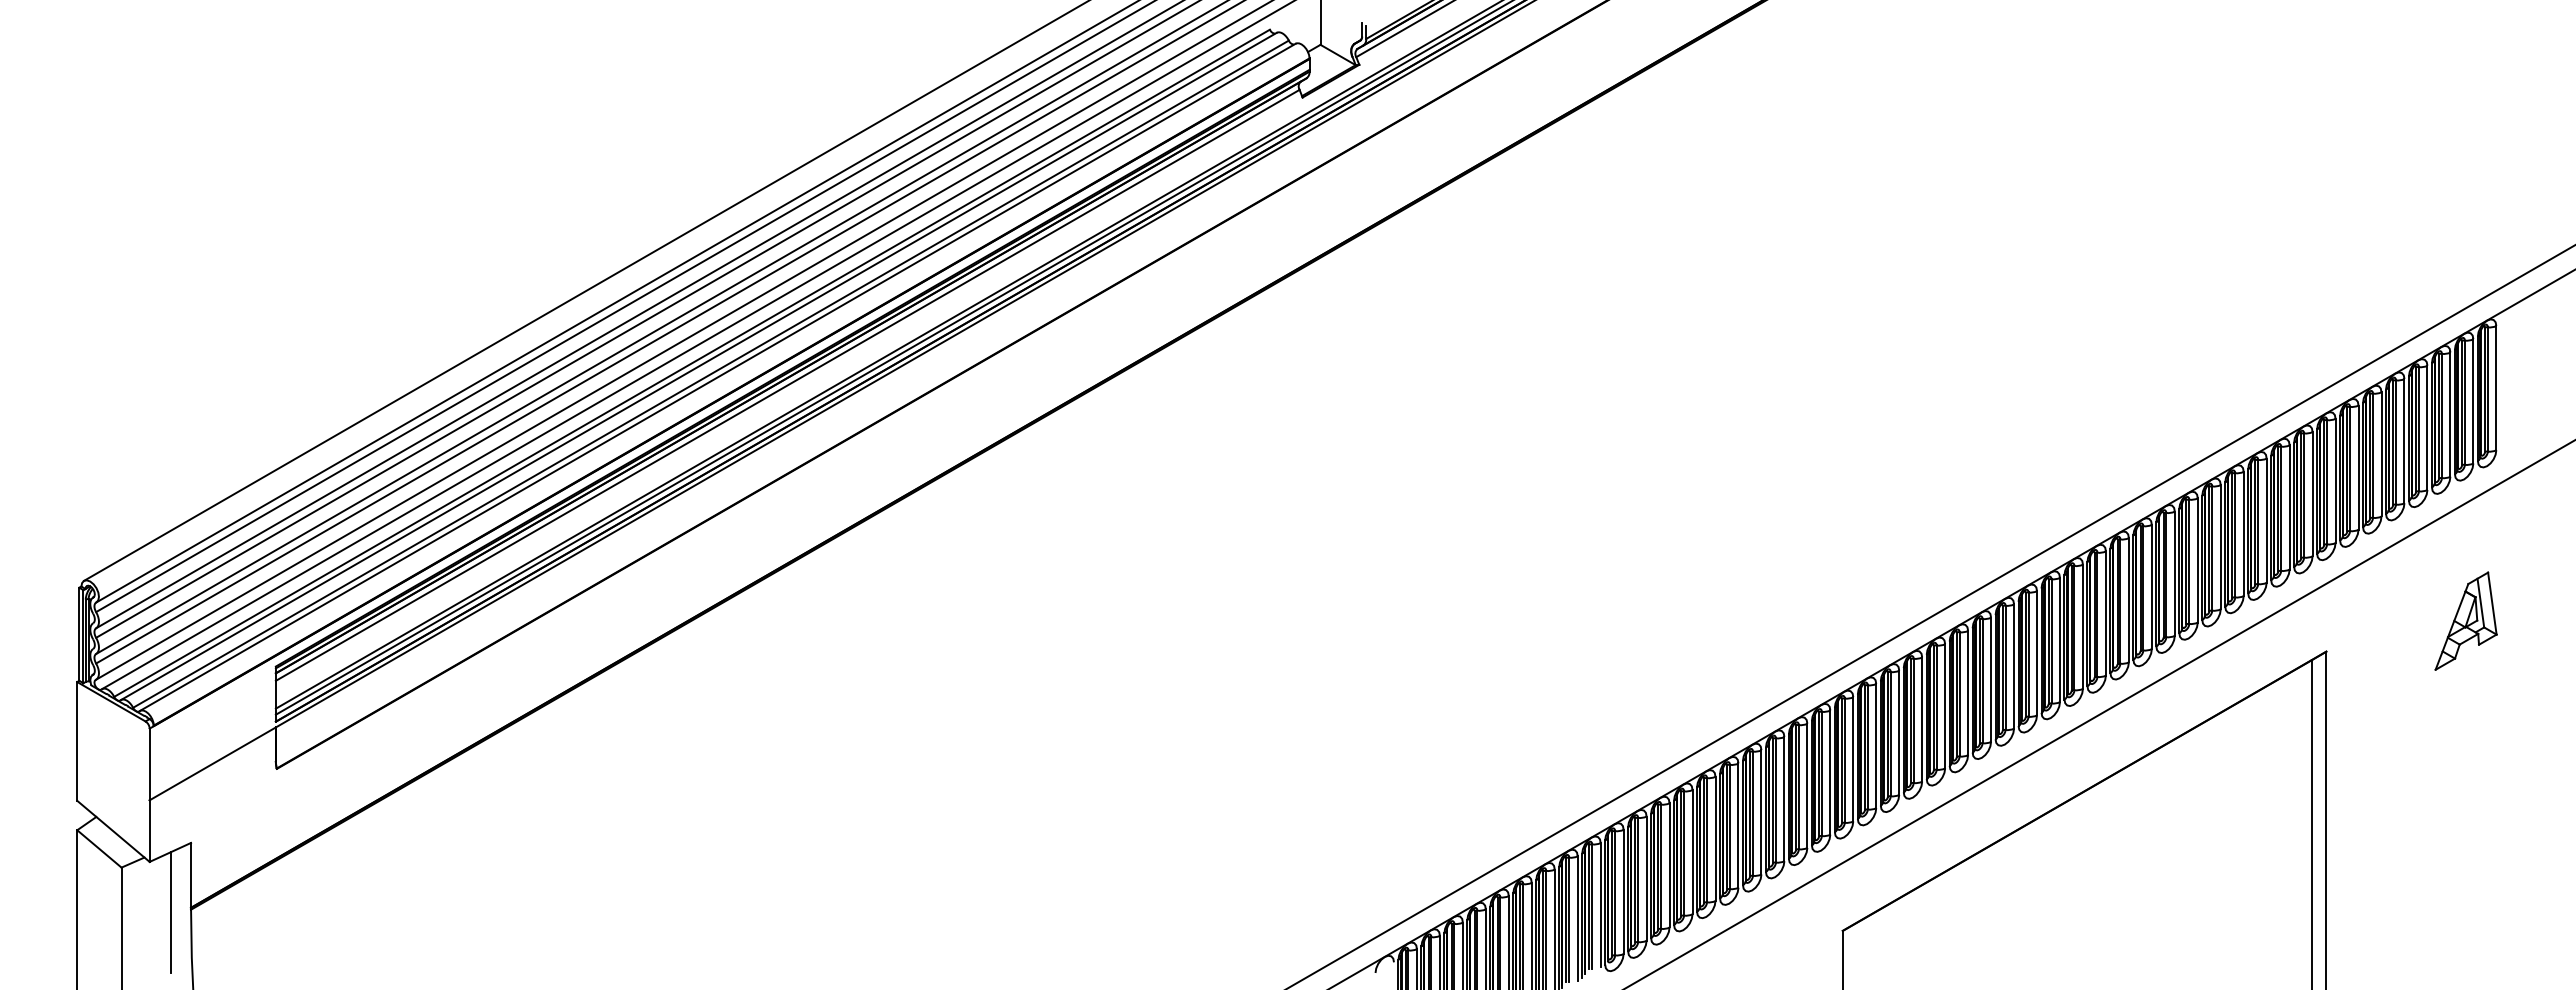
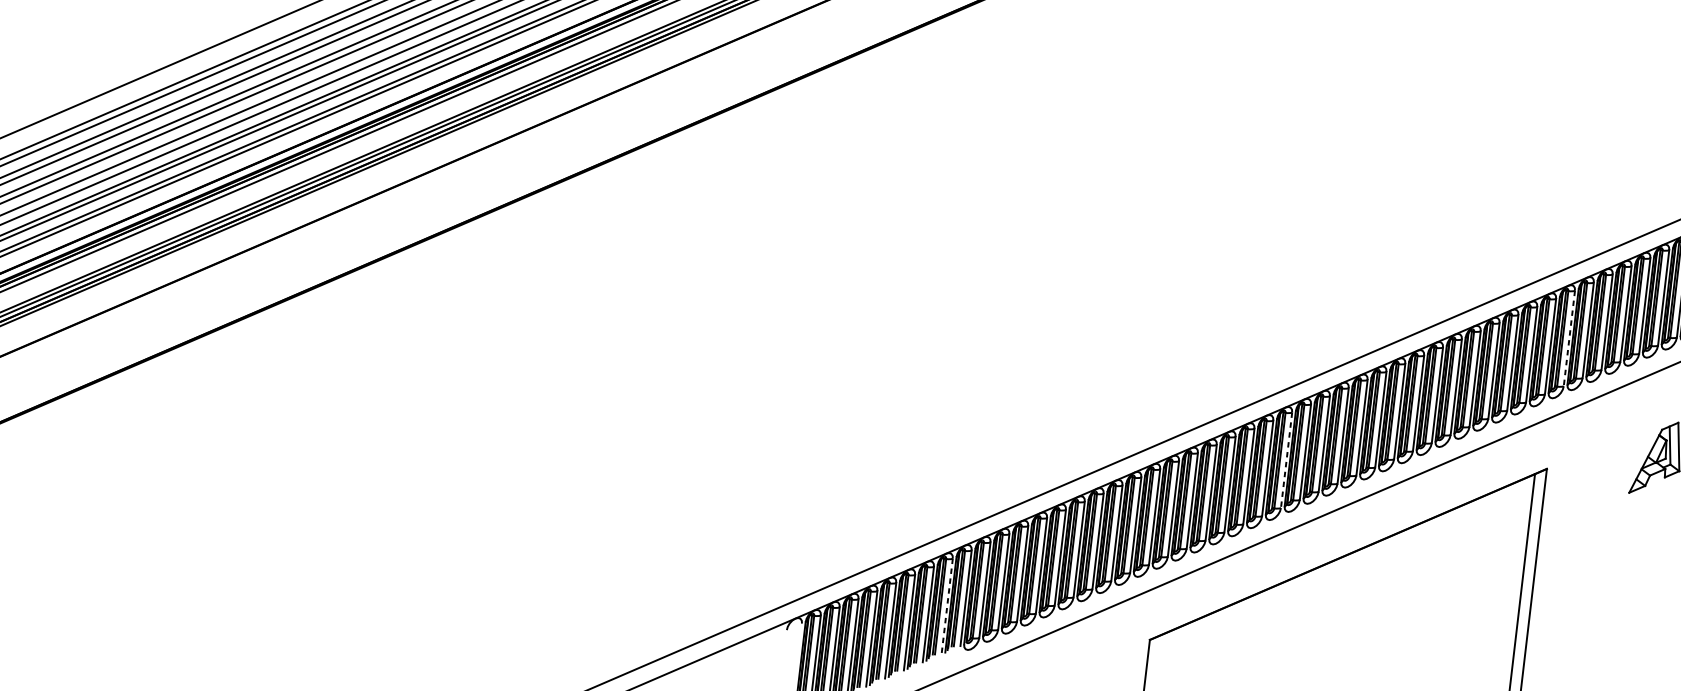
line: (2335, 481) -> (1569, 338), solid -> dashed
line: (1991, 680) -> (1286, 460), solid -> dashed
line: (1577, 918) -> (947, 606), solid -> dashed

